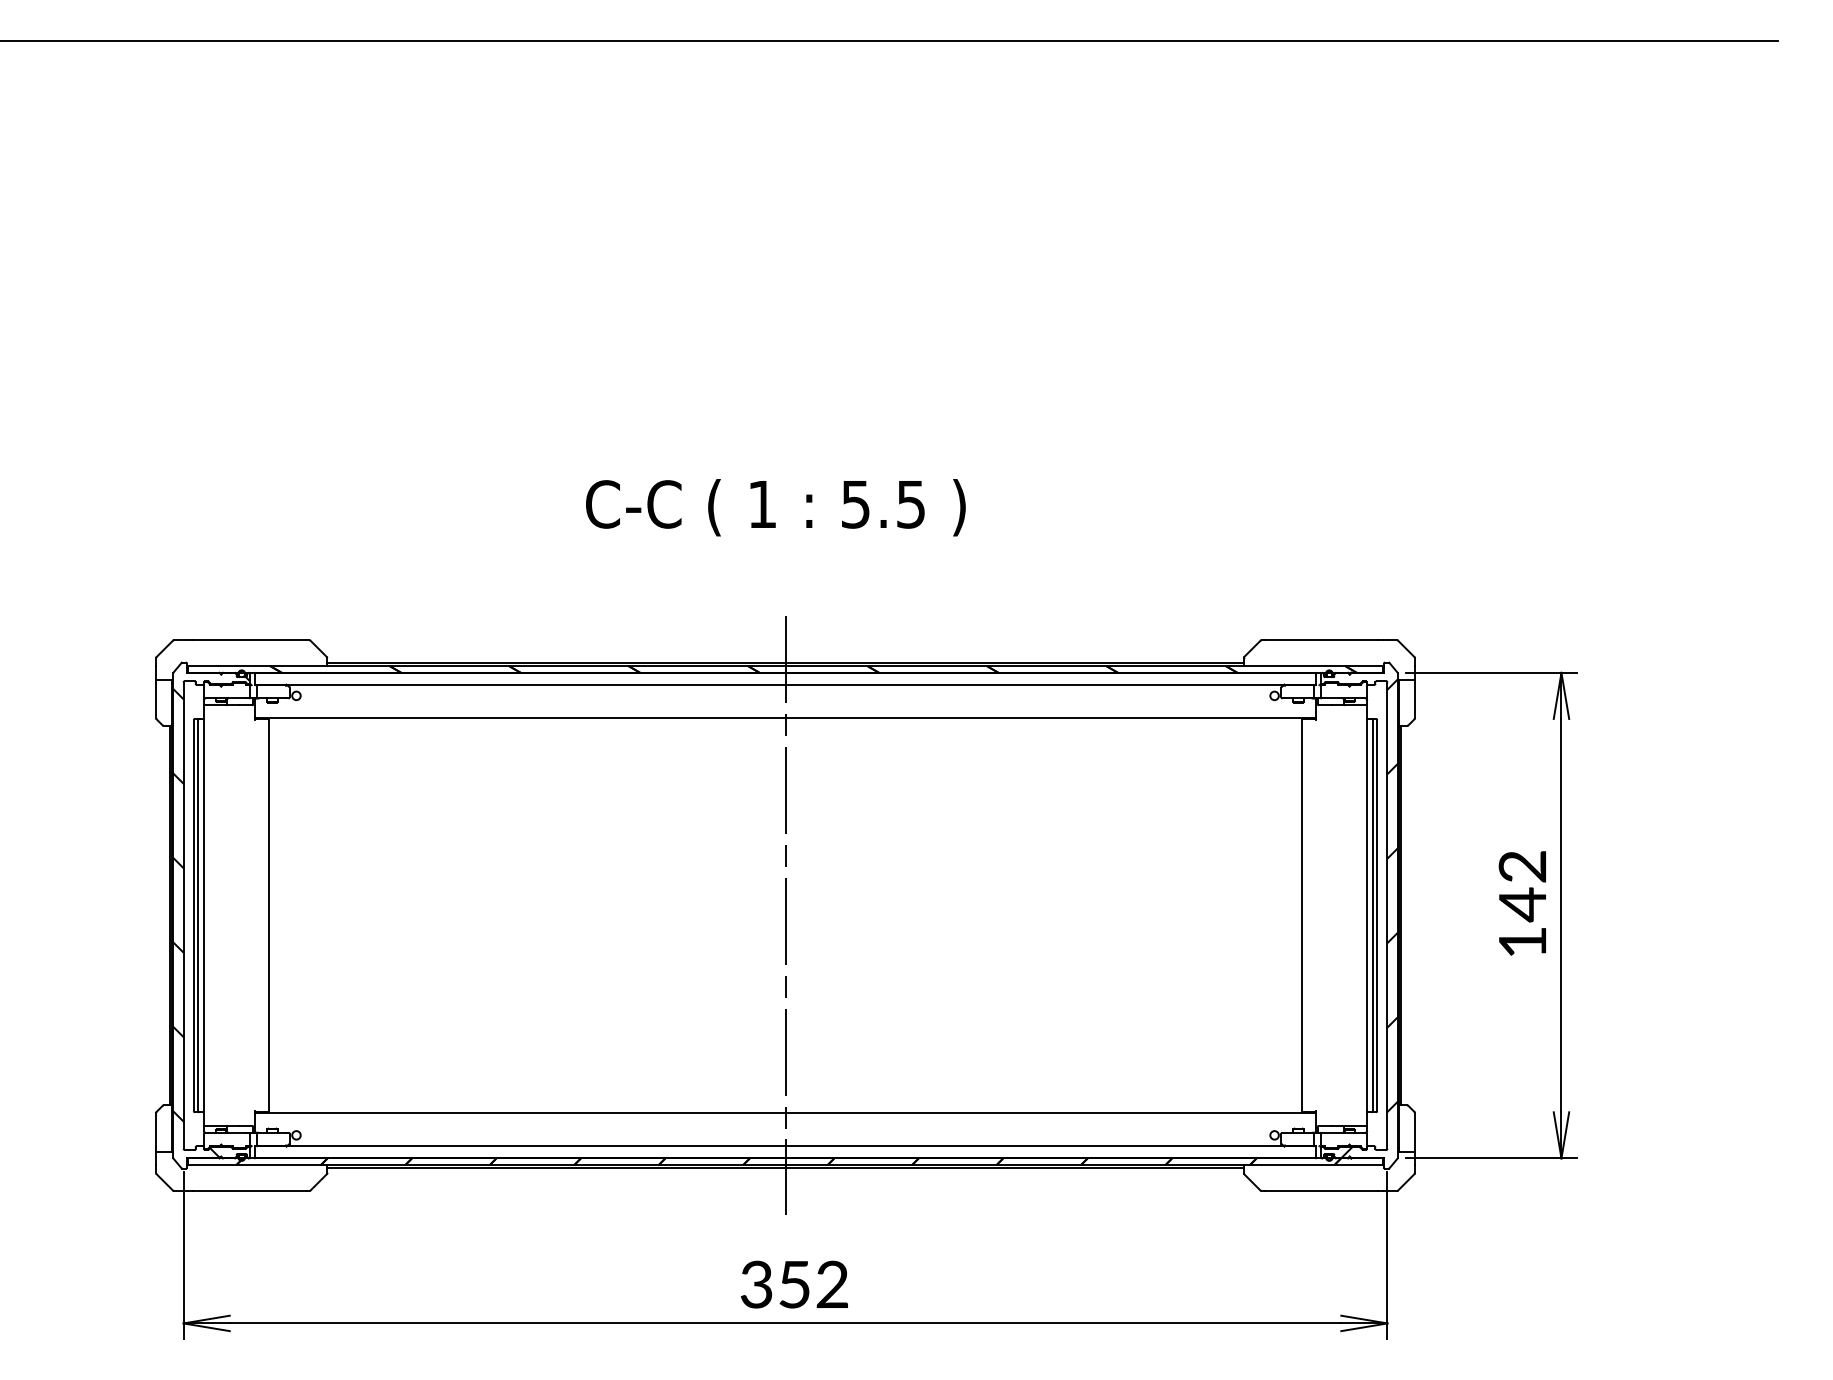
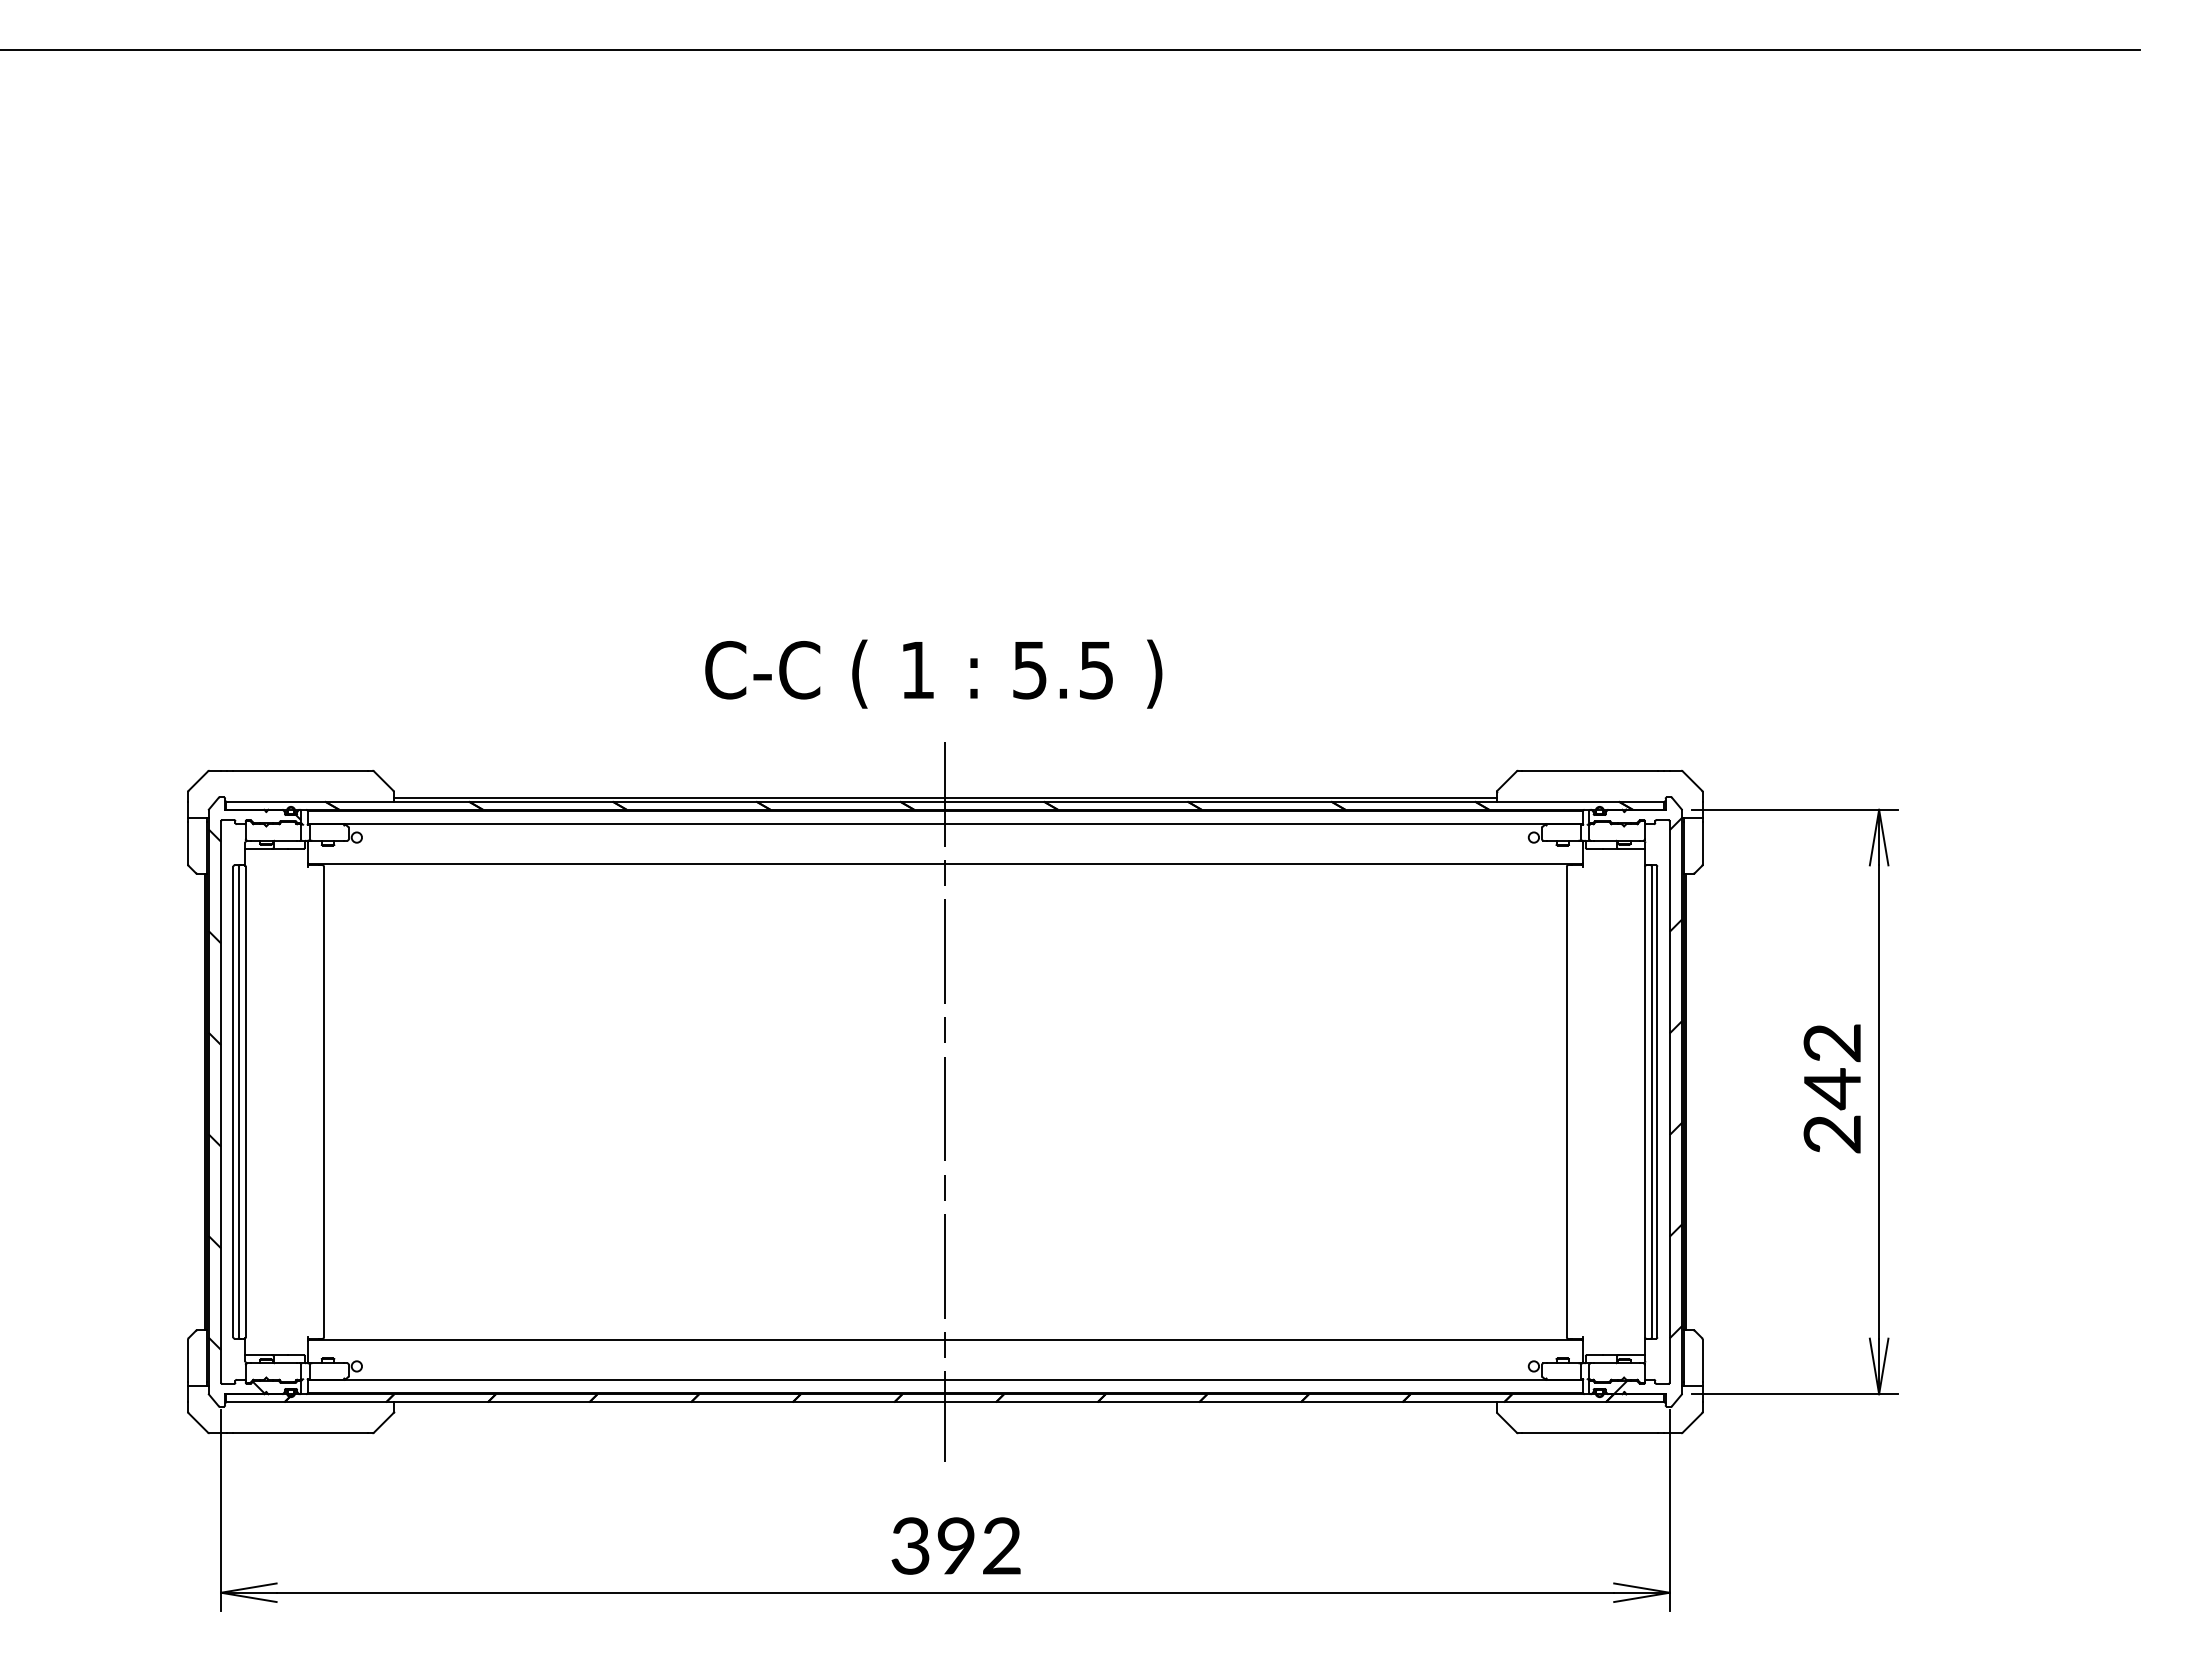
text: (775, 507) -> (933, 673), moved
text: (1521, 942) -> (1831, 1134), 142 -> 242
line: (784, 1167) -> (944, 1405), removed
text: (793, 1284) -> (955, 1545), 352 -> 392

